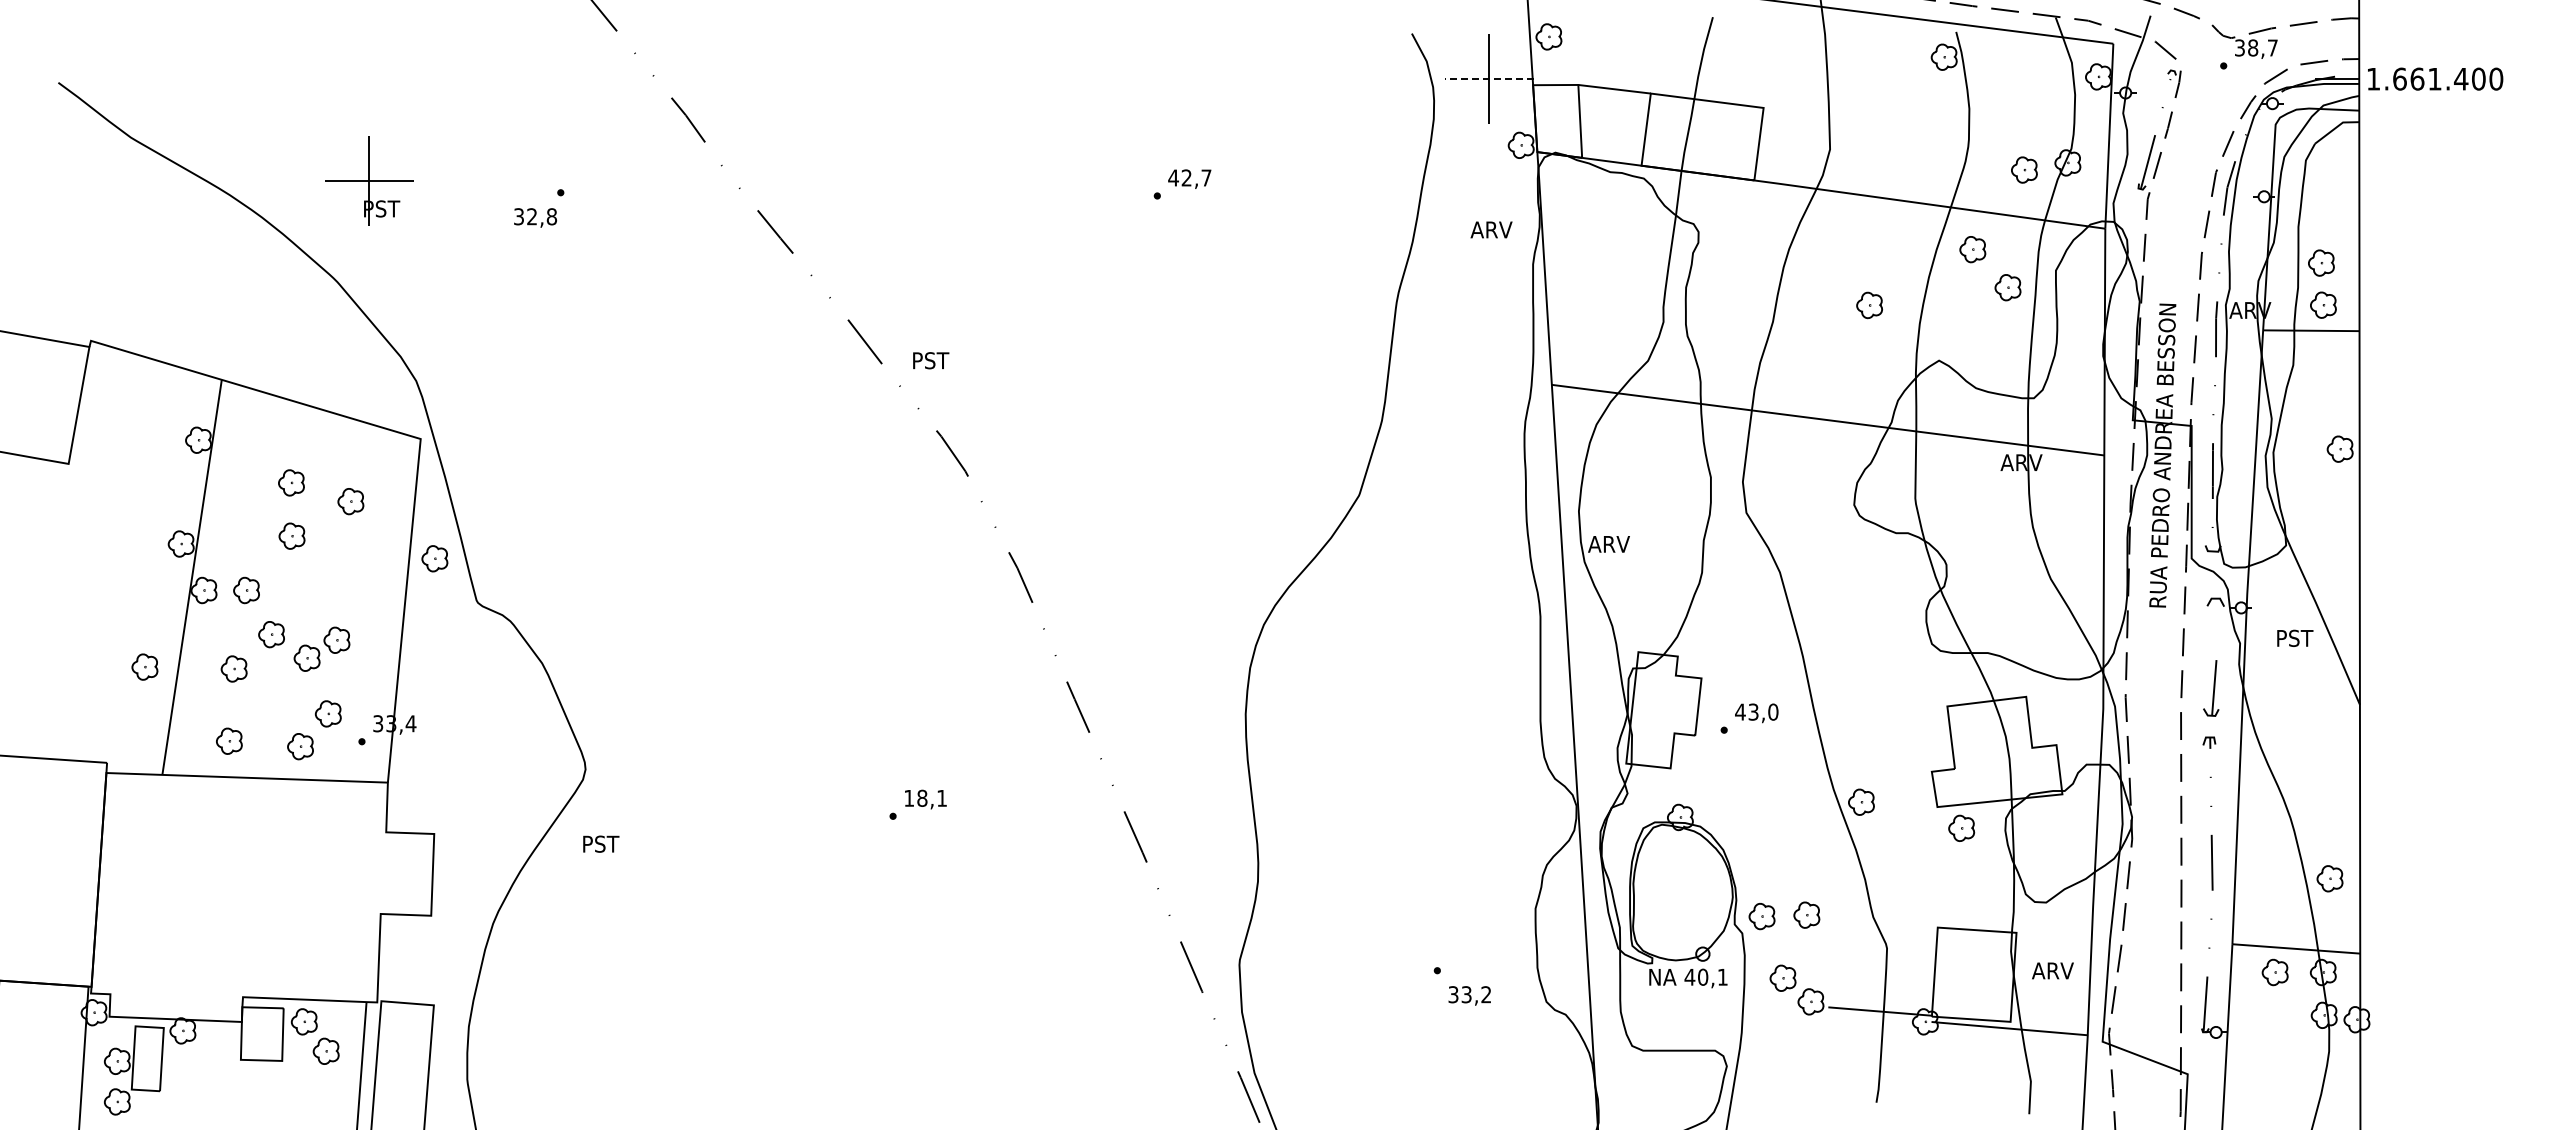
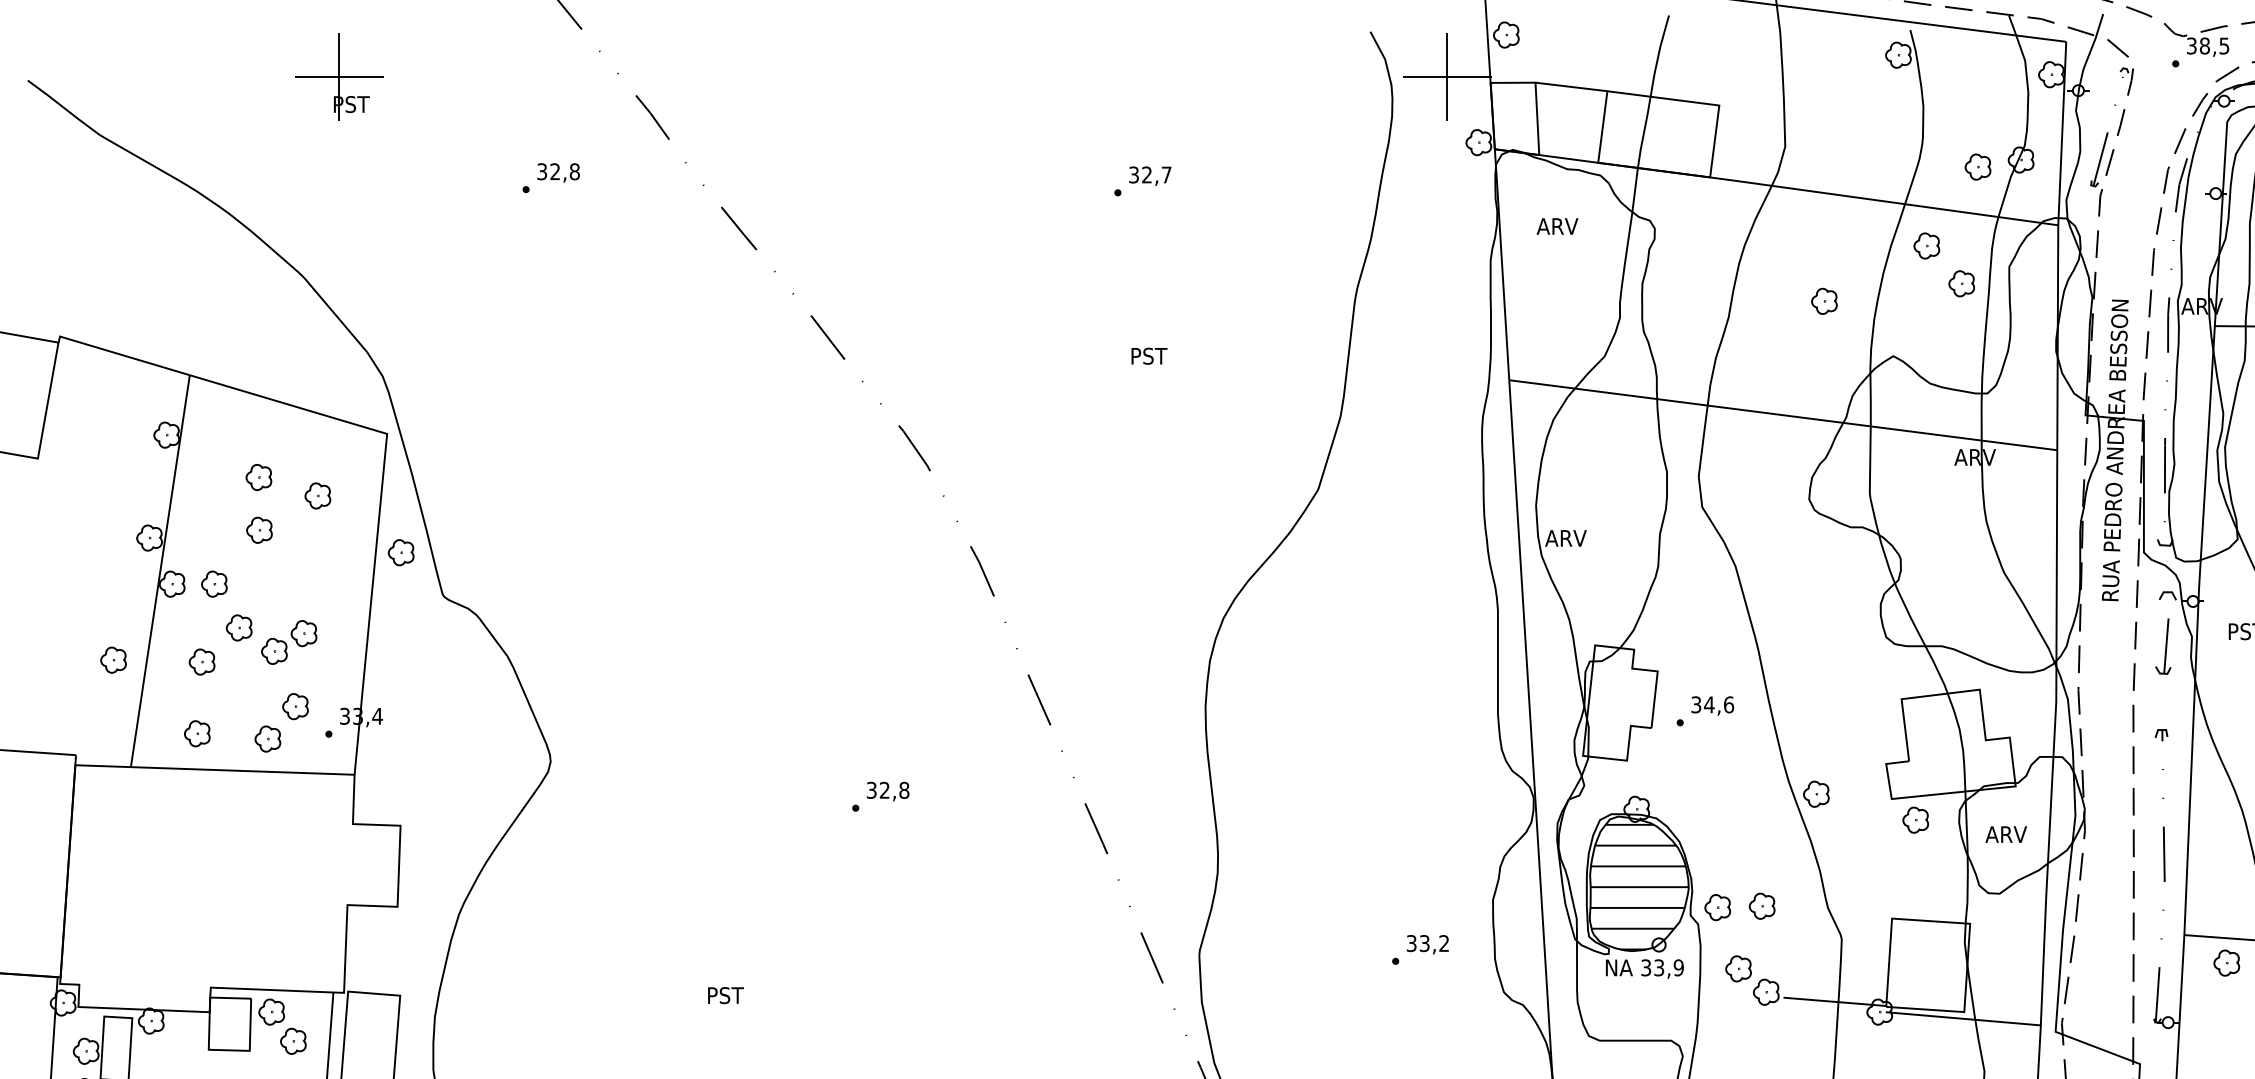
text: (2272, 47) -> (2224, 45), 38,7 -> 38,5
line: (1489, 79) -> (1447, 77), dashed -> solid
text: (1173, 177) -> (1133, 174), 42,7 -> 32,7
part: (369, 180) -> (339, 76), moved
text: (535, 217) -> (558, 172), moved
text: (1491, 229) -> (1557, 226), moved
text: (931, 360) -> (1149, 356), moved
part: (2211, 688) -> (2163, 646), moved
text: (1756, 711) -> (1712, 704), 43,0 -> 34,6
text: (925, 797) -> (887, 789), 18,1 -> 32,8
text: (601, 843) -> (726, 994), moved
hatch: (1682, 895) -> (1638, 886), added
text: (2052, 970) -> (2005, 834), moved
text: (1705, 976) -> (1661, 967), 40,1 -> 33,9
text: (1469, 995) -> (1427, 944), moved

